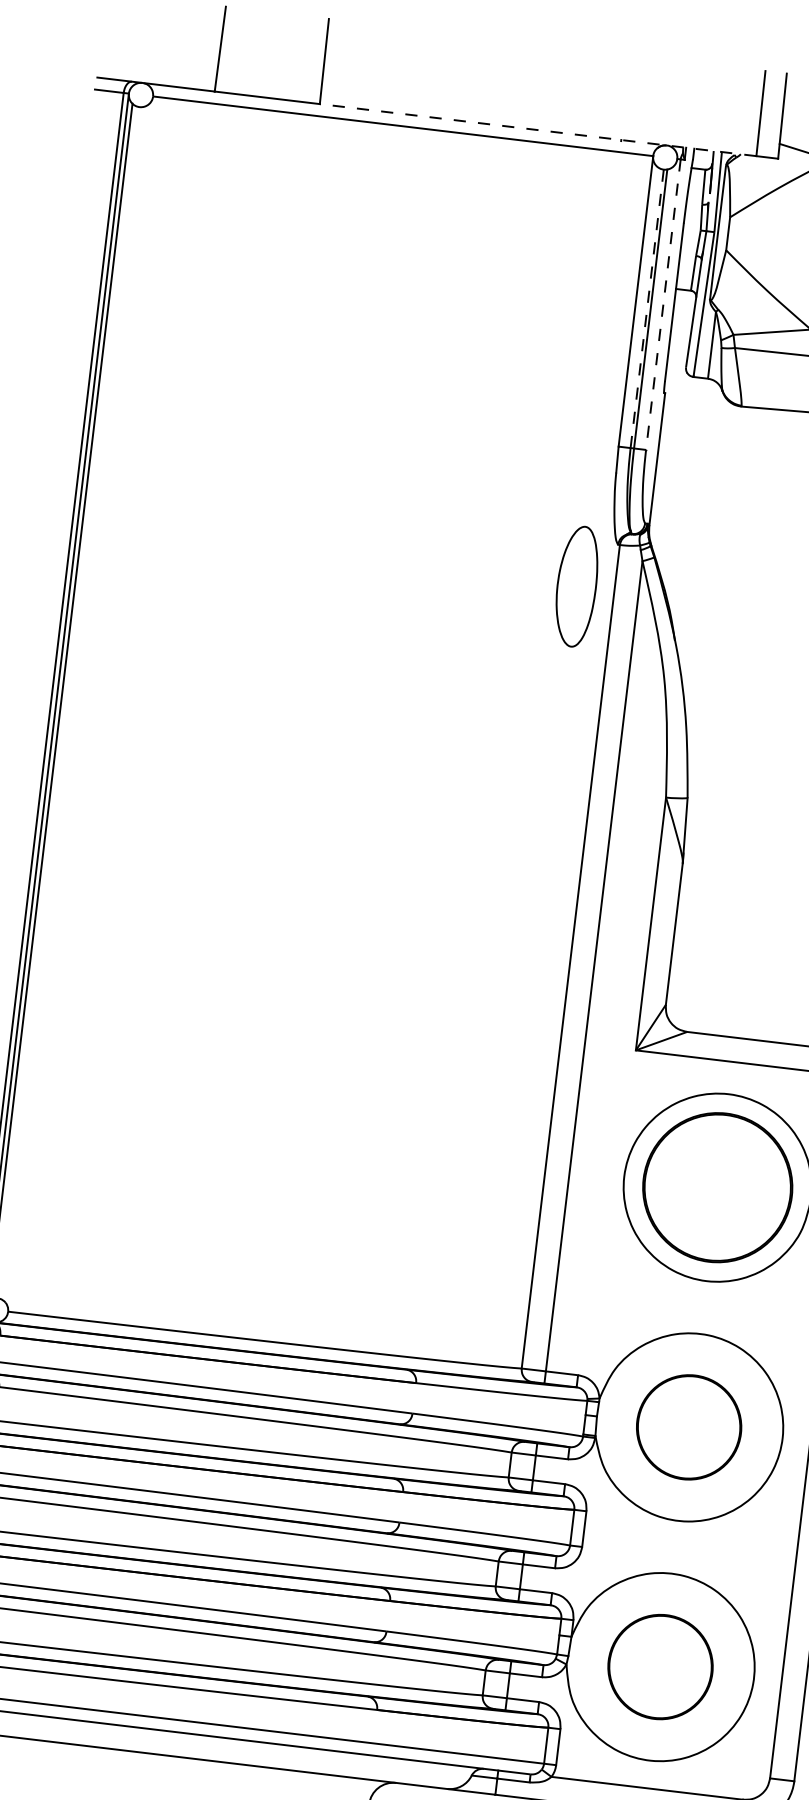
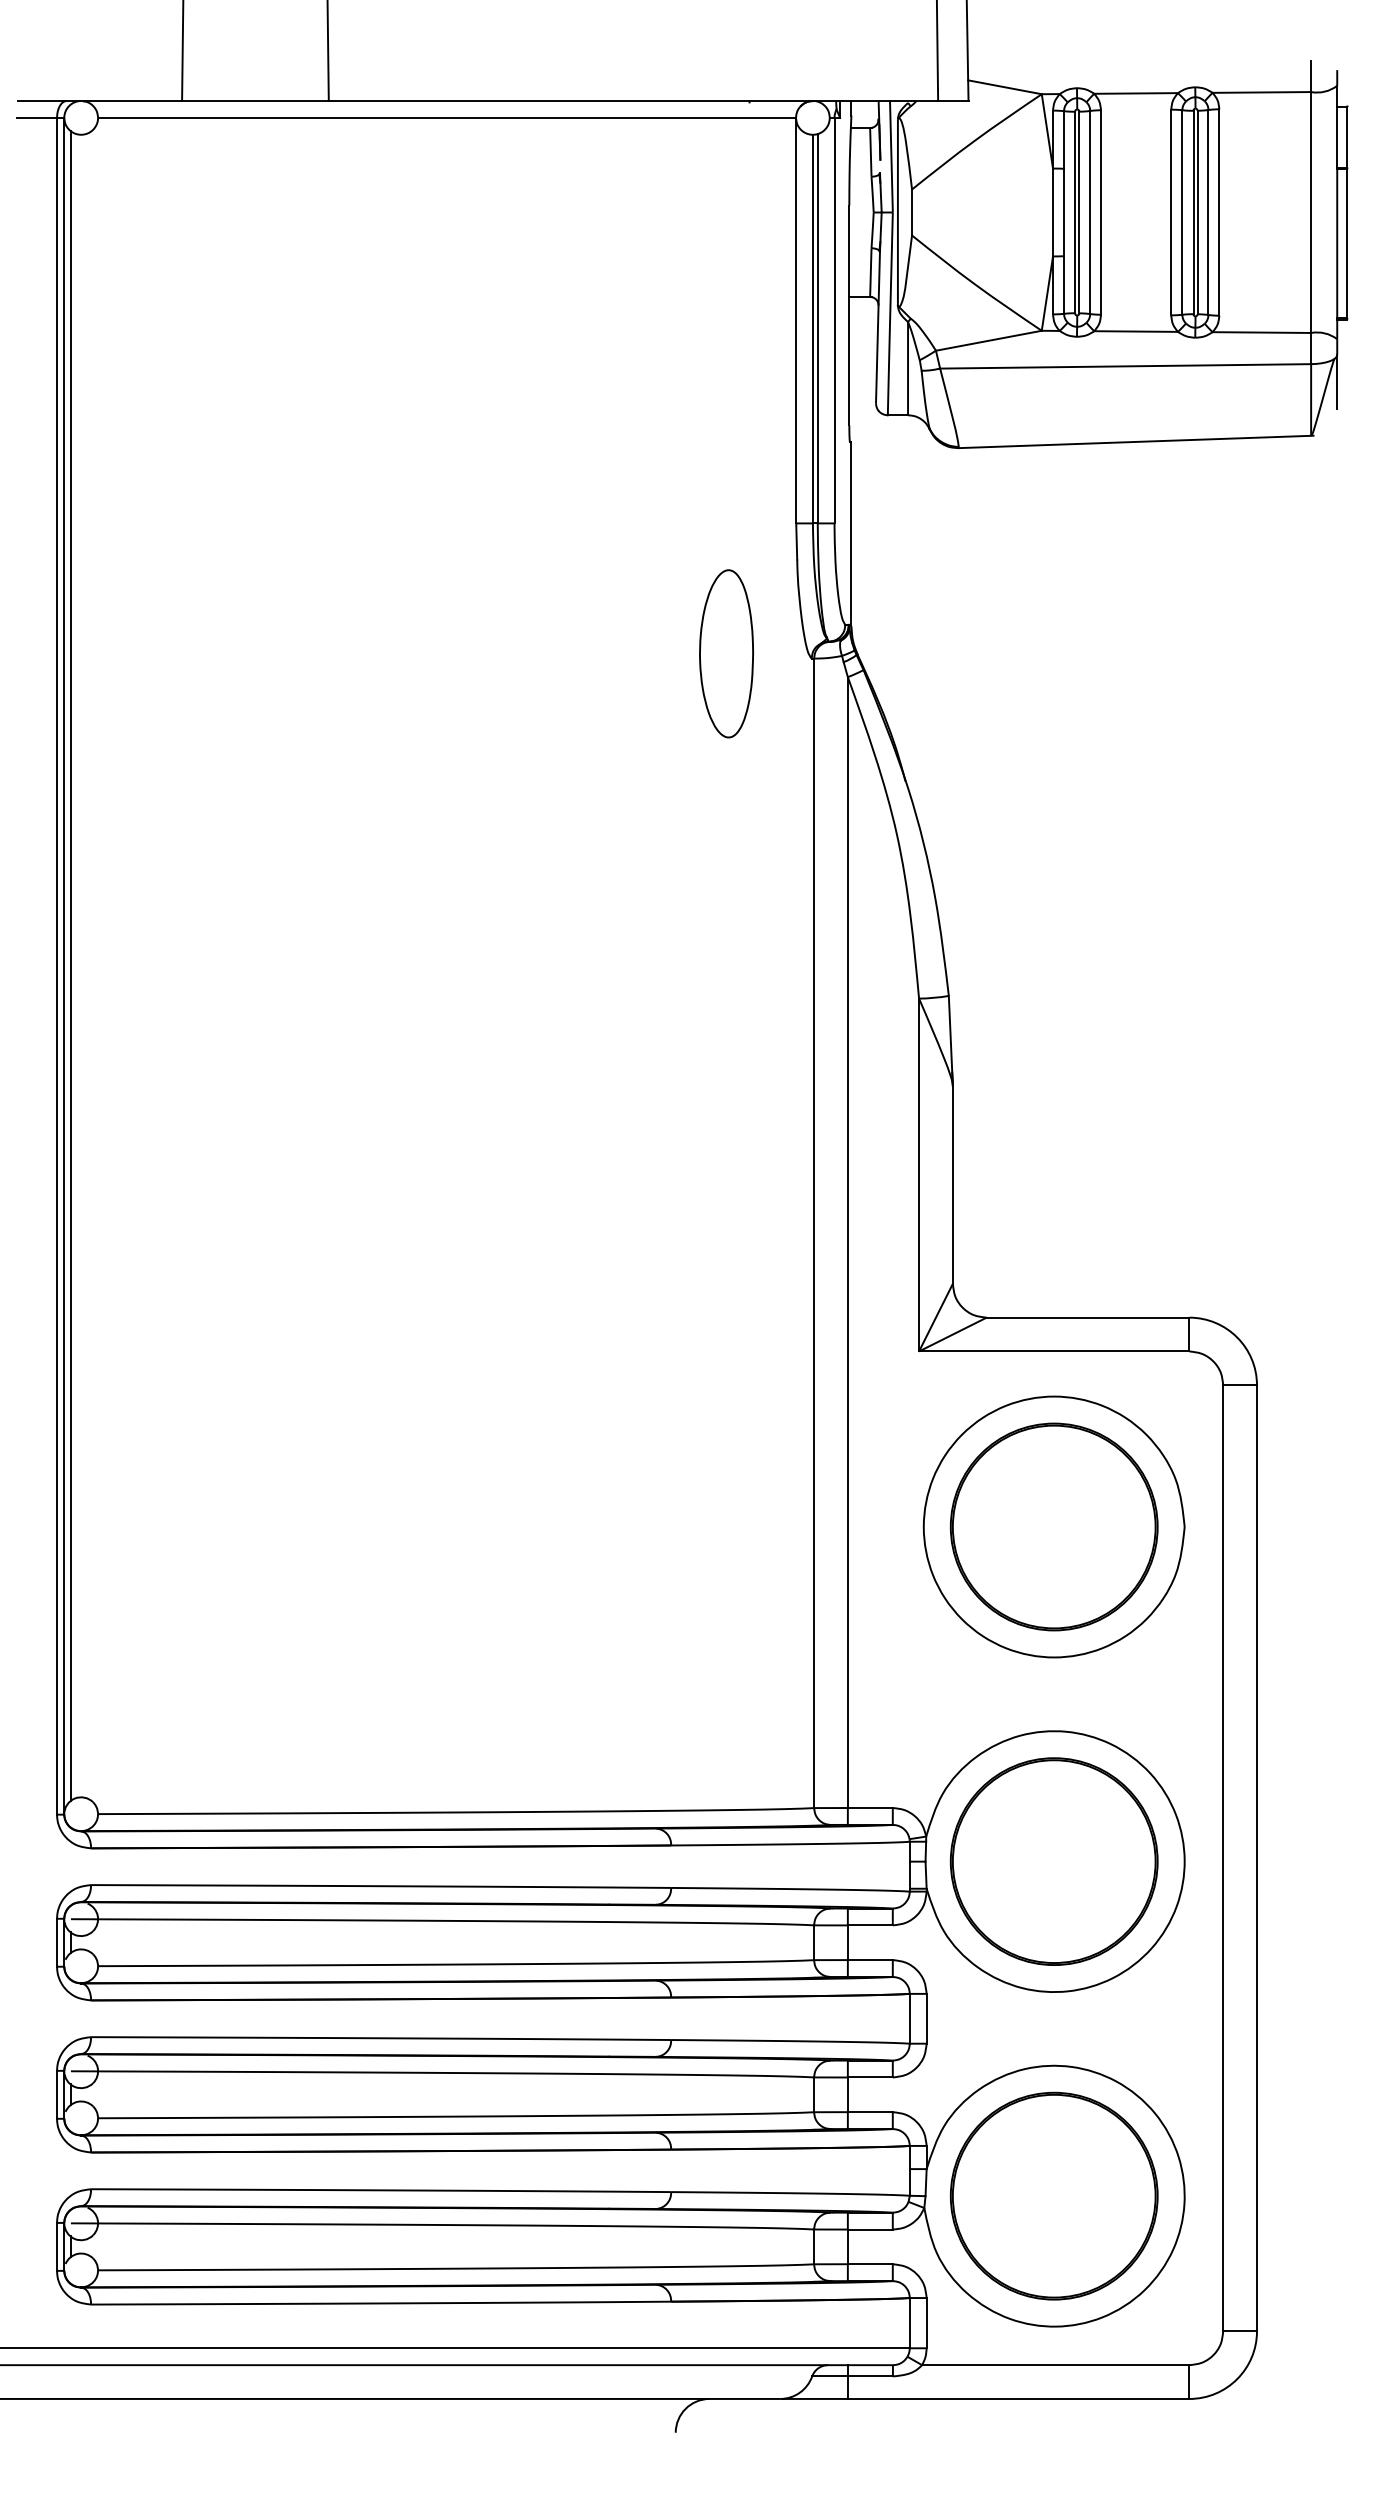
line: (538, 130) -> (633, 101), dashed -> solid
line: (663, 304) -> (834, 320), dashed -> solid
line: (646, 308) -> (812, 328), dashed -> solid
part: (576, 586) -> (726, 653), moved
part: (688, 1427) -> (1053, 1861), size x1.43
part: (660, 1666) -> (1053, 2195), size x1.43

